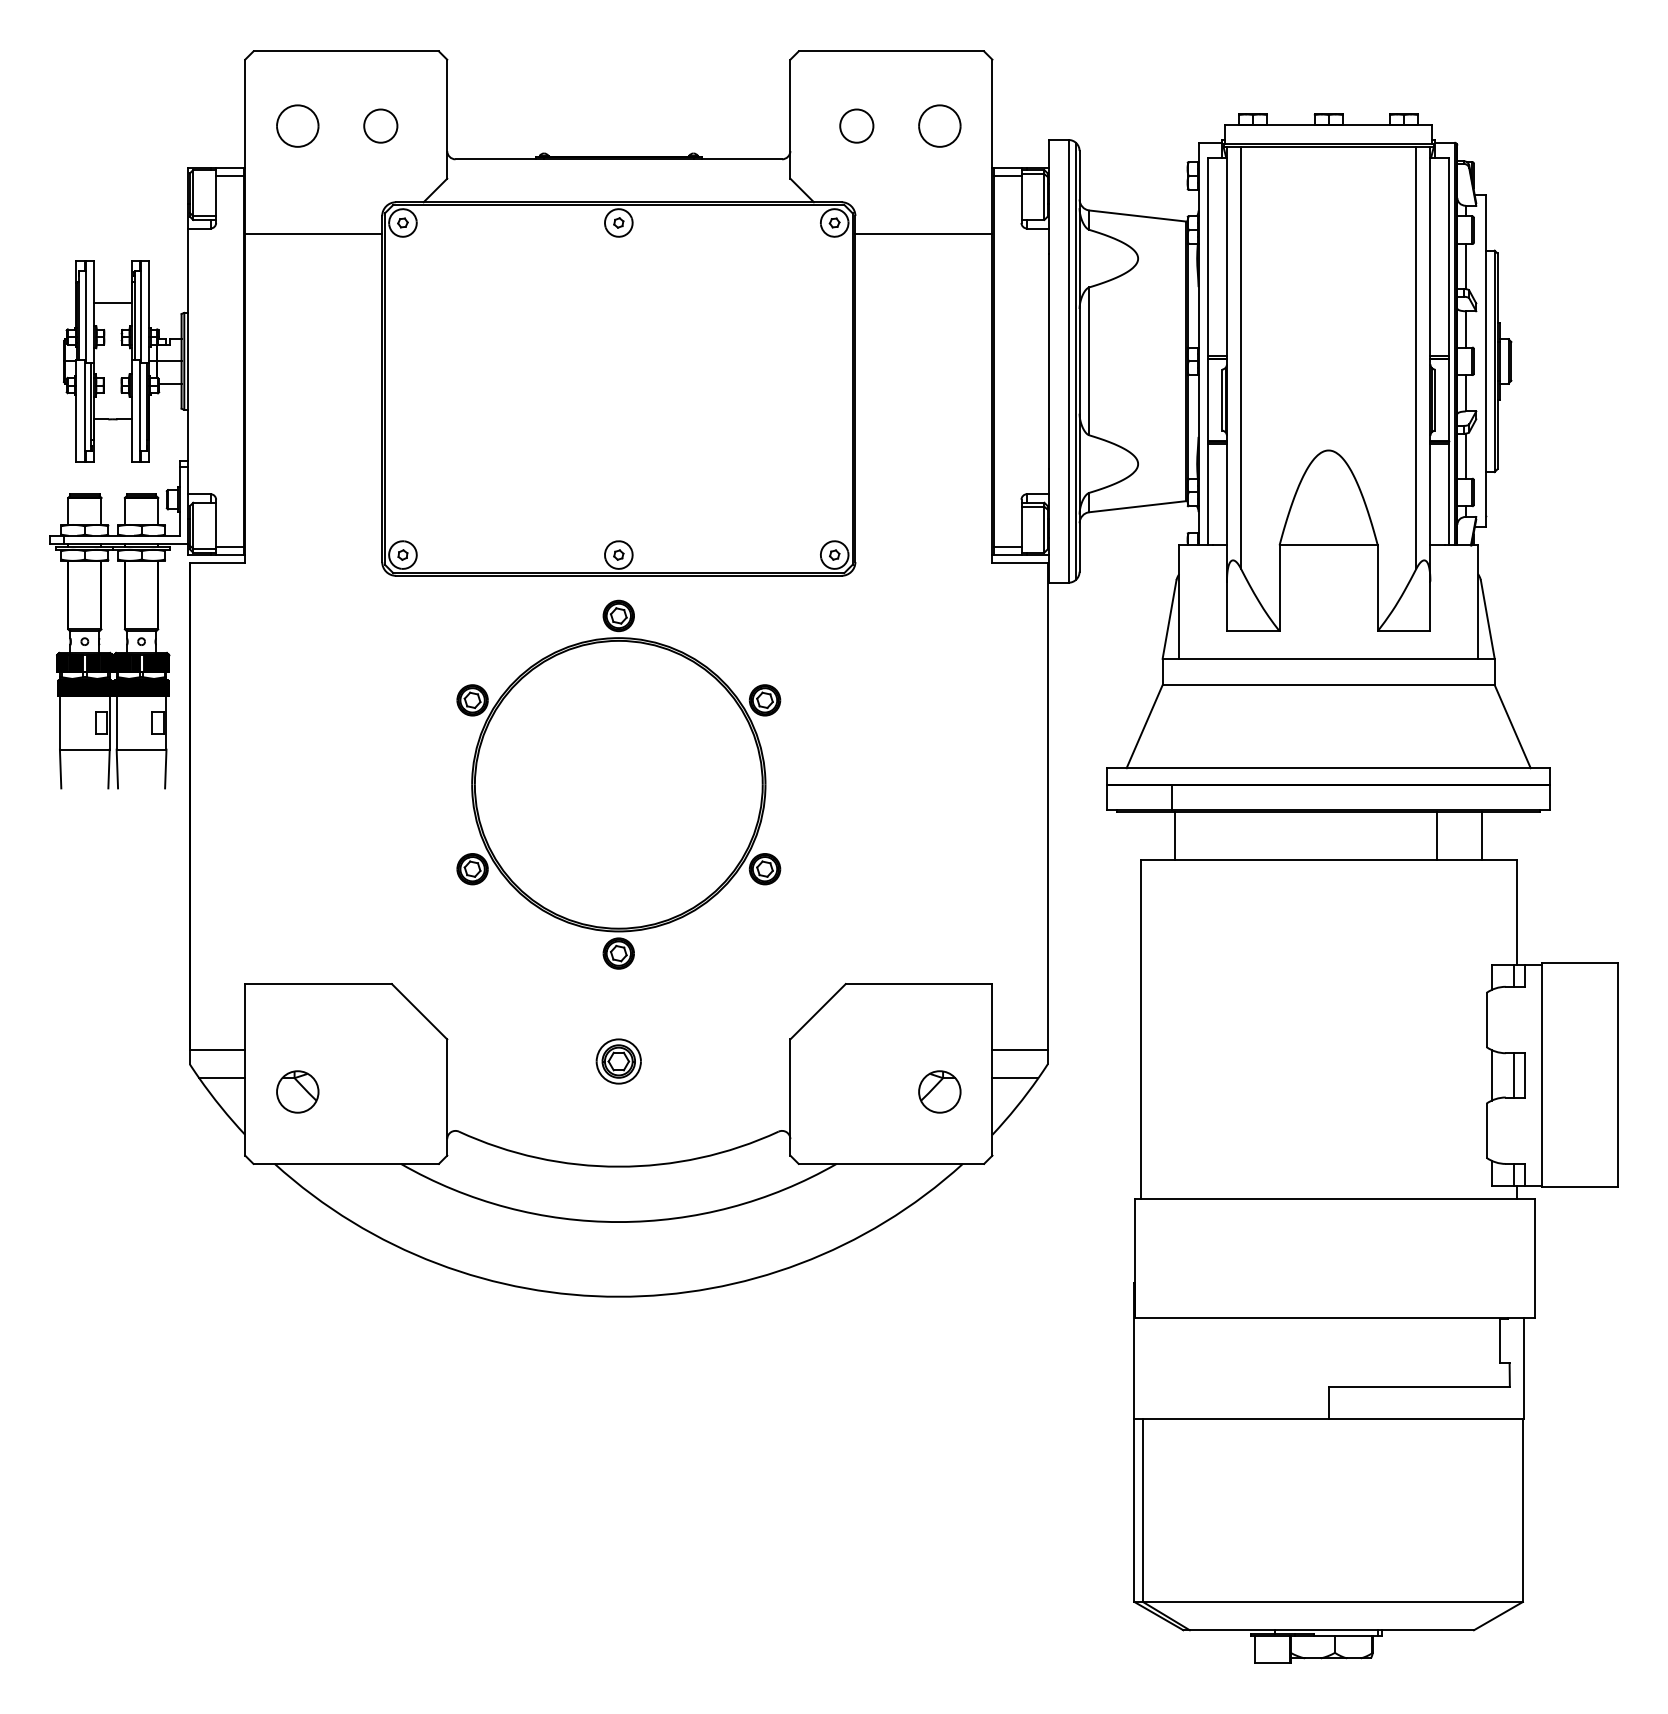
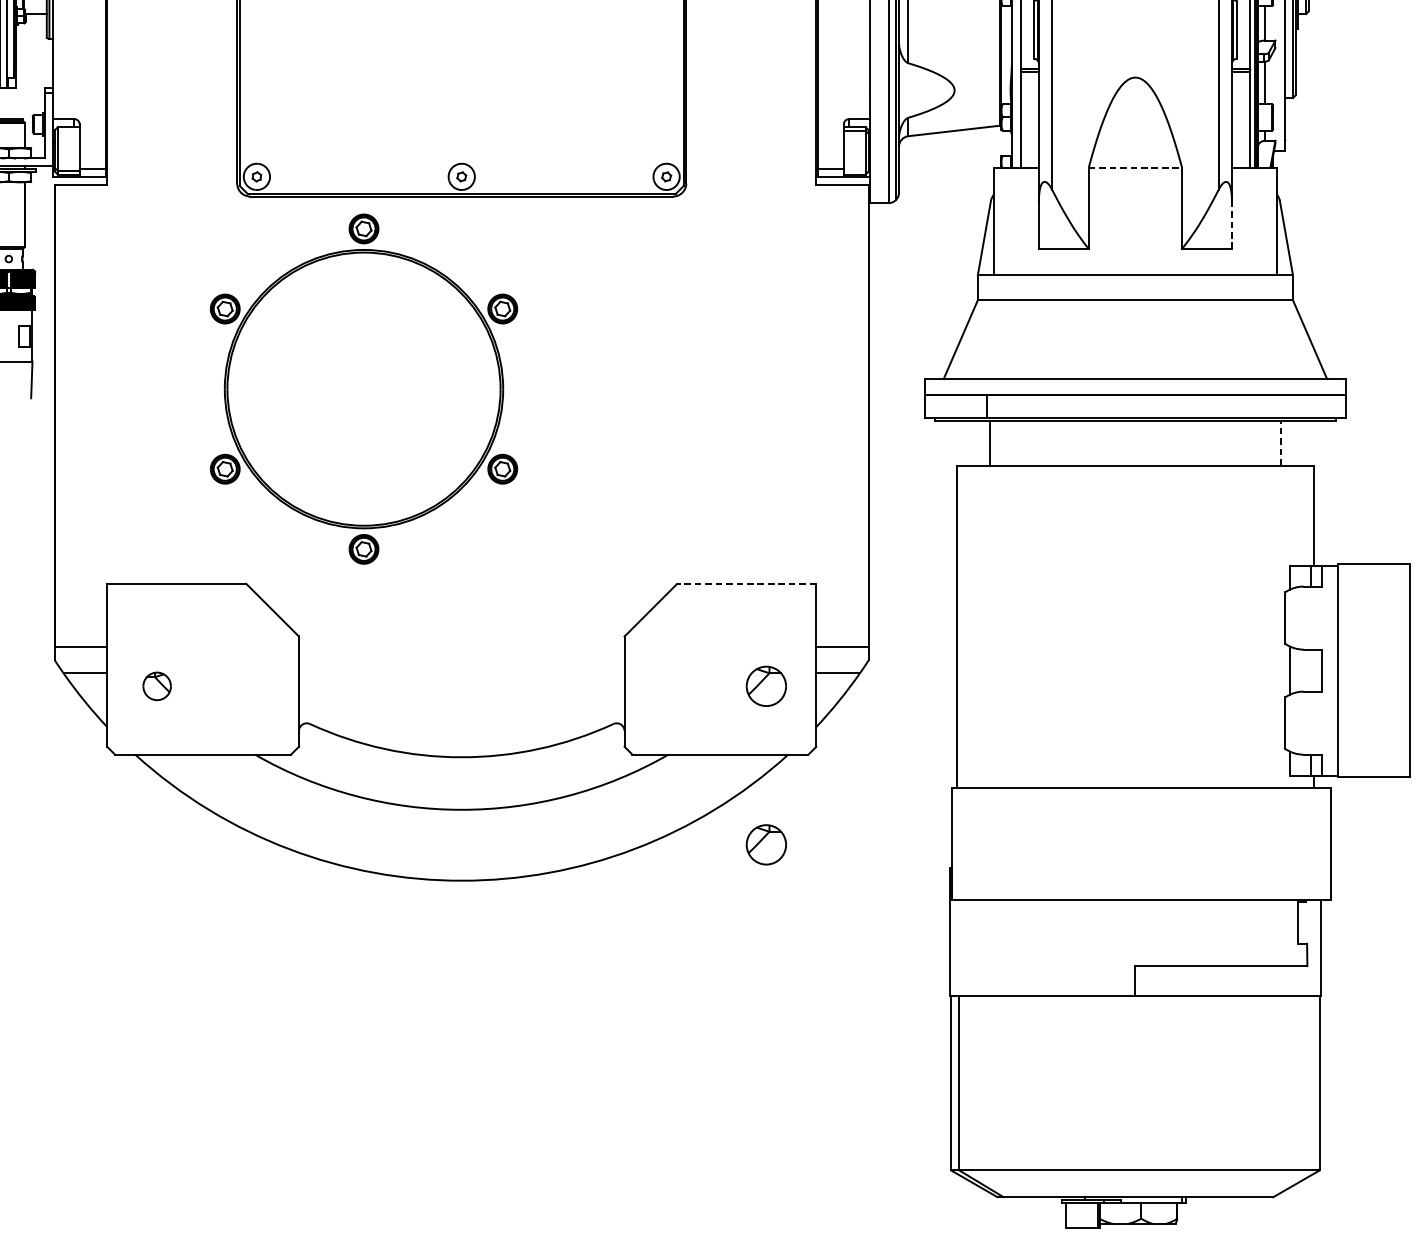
line: (1329, 545) -> (1136, 167), solid -> dashed
line: (1430, 606) -> (1232, 225), solid -> dashed
part: (618, 784) -> (363, 388), moved
line: (1437, 835) -> (1238, 442), removed
line: (1482, 835) -> (1281, 442), solid -> dashed
line: (918, 984) -> (746, 584), solid -> dashed
part: (618, 1061) -> (461, 657), removed
line: (1514, 1075) -> (1311, 670), removed
part: (297, 1091) -> (156, 685), size x0.7
part: (939, 1258) -> (766, 844), added

